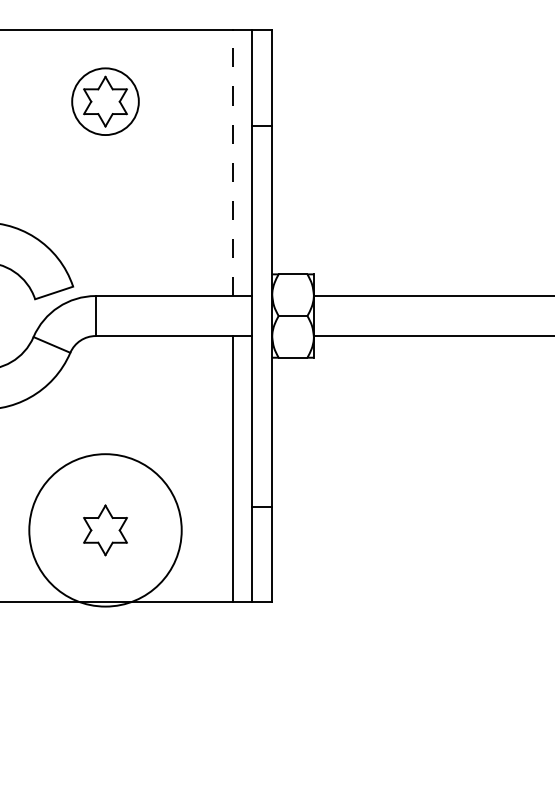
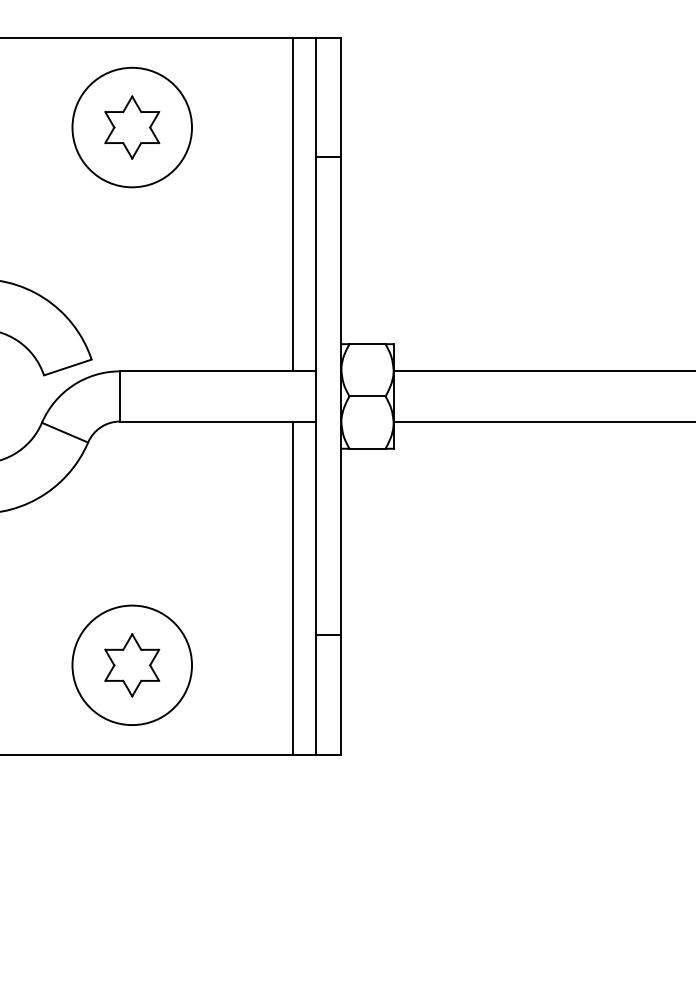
circle: (105, 101) -> (132, 127), size x1.43
line: (233, 163) -> (292, 205), dashed -> solid
circle: (105, 530) -> (132, 665), size x0.62

